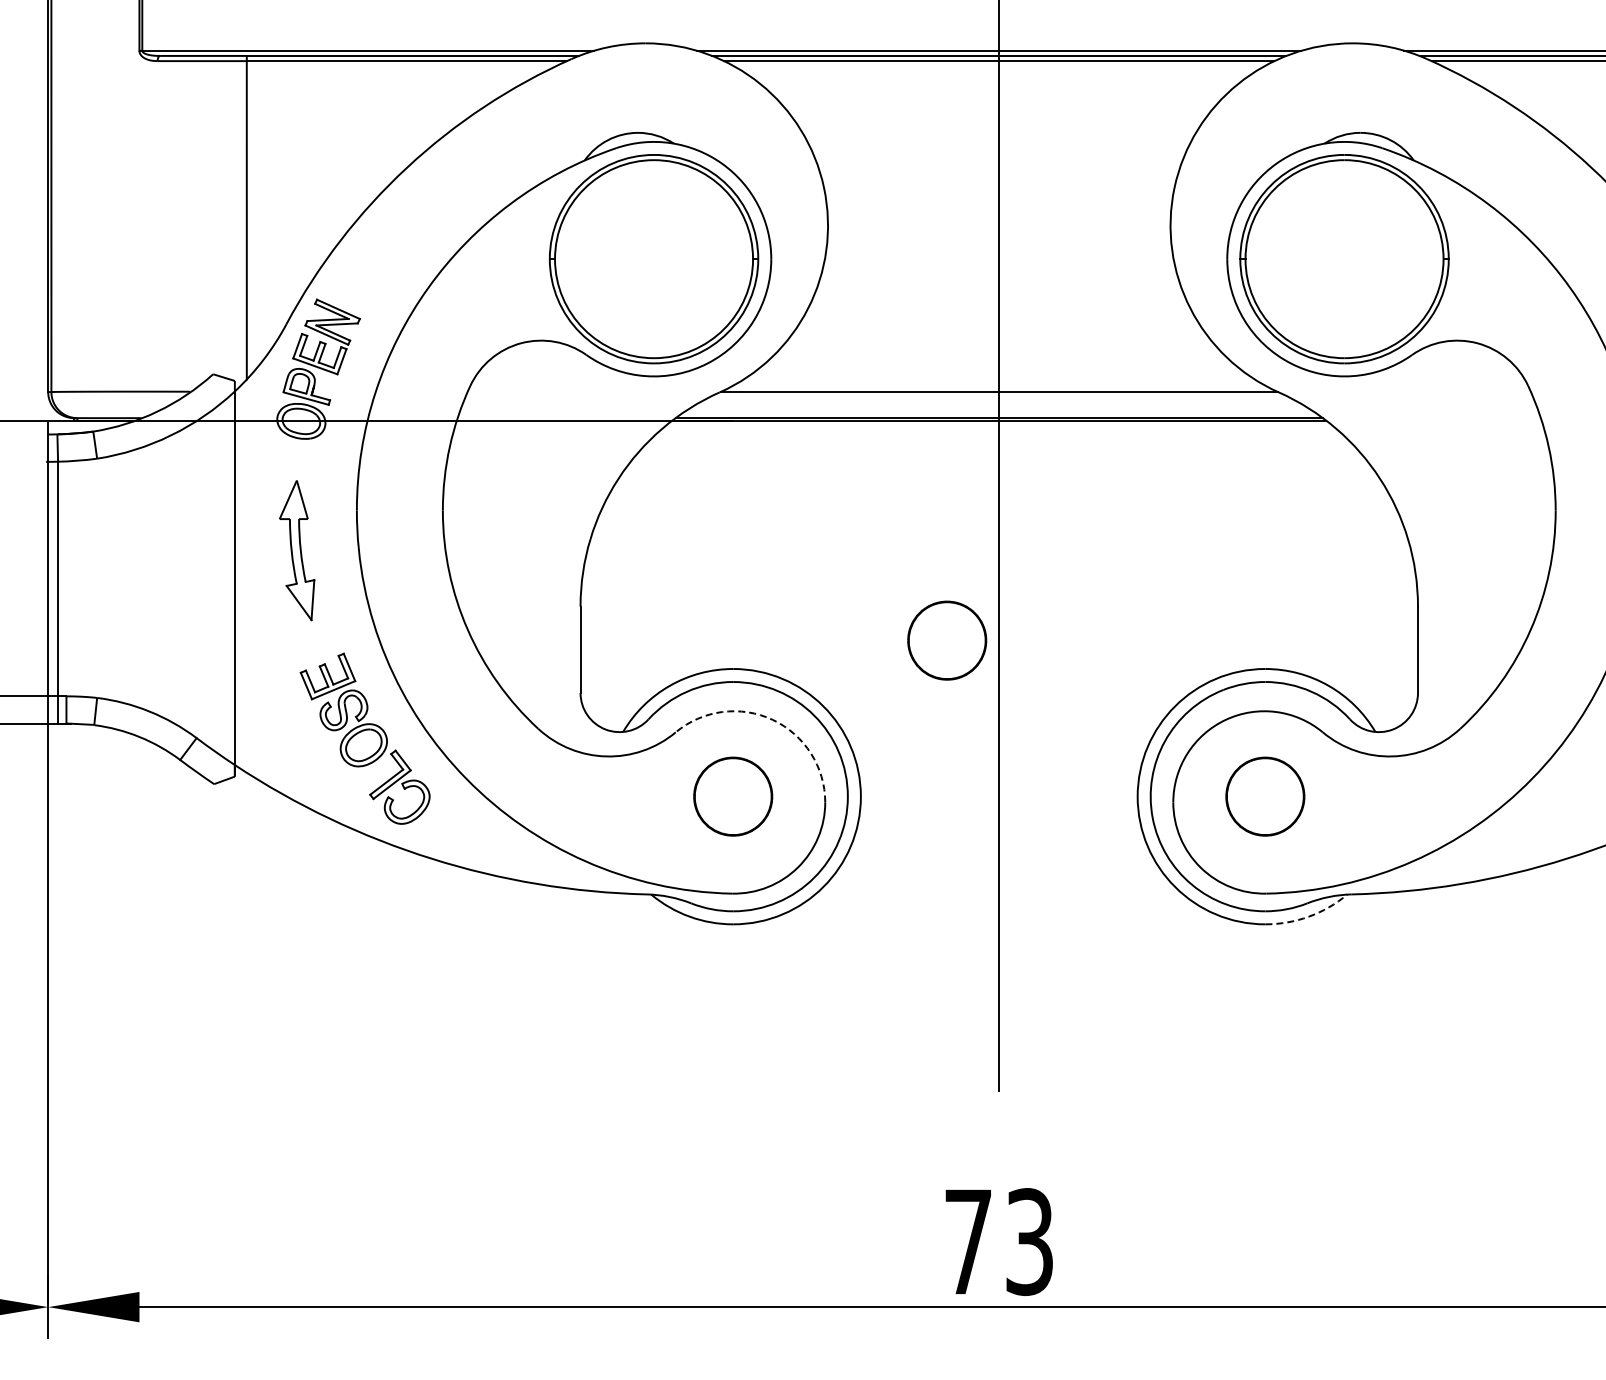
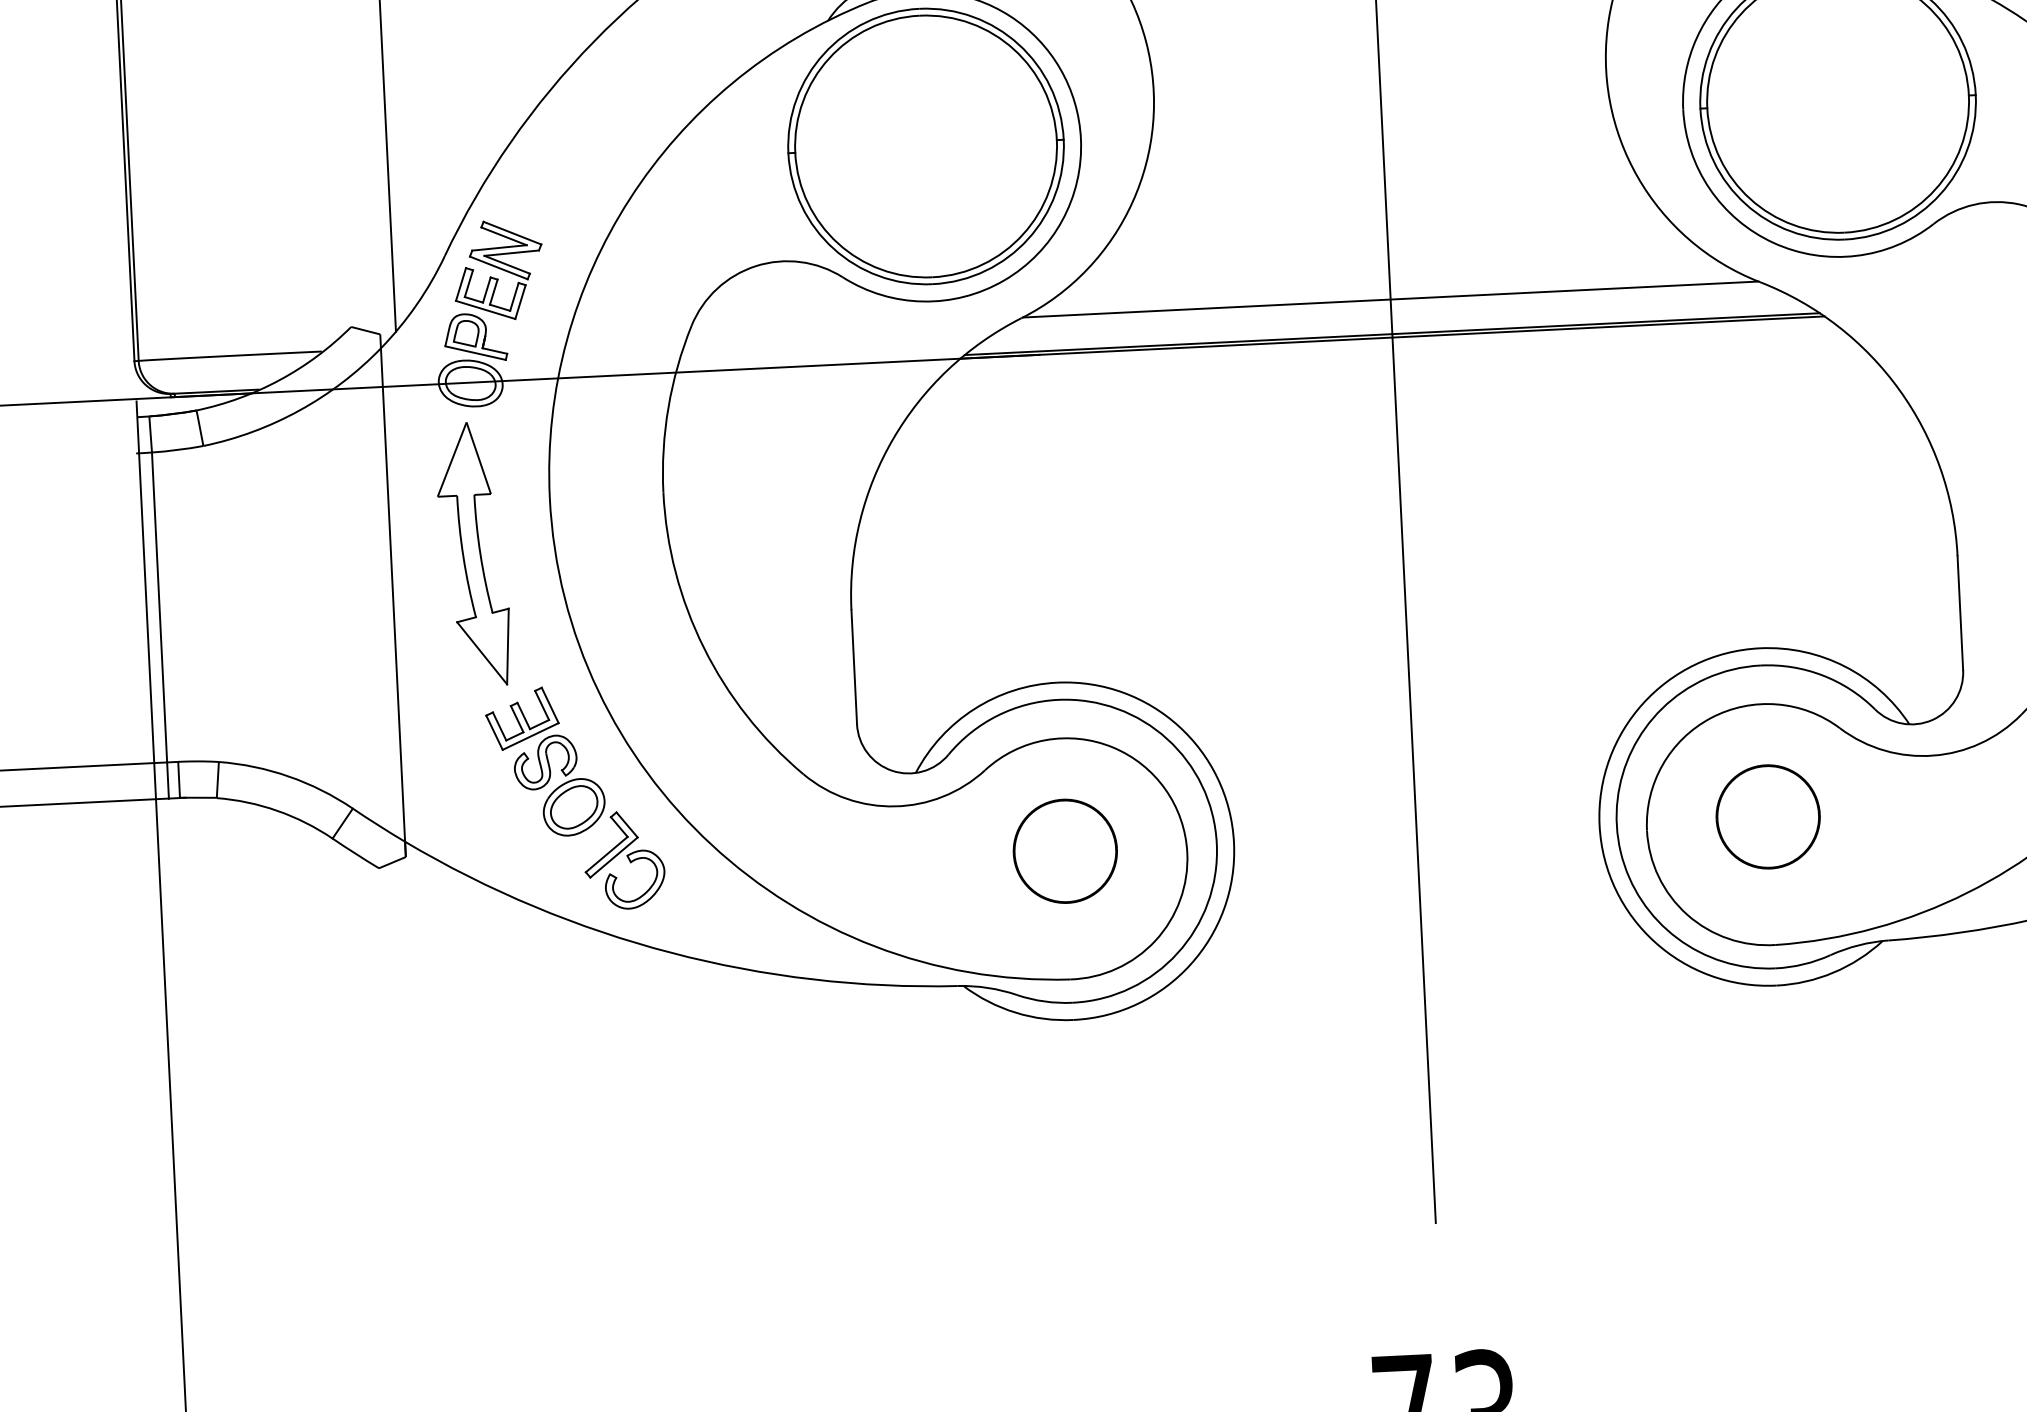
part: (296, 550) -> (472, 554), size x1.43
part: (947, 640) -> (1338, 631), removed
arc: (772, 719) -> (1112, 746), dashed -> solid
arc: (1308, 916) -> (1832, 972), dashed -> solid

